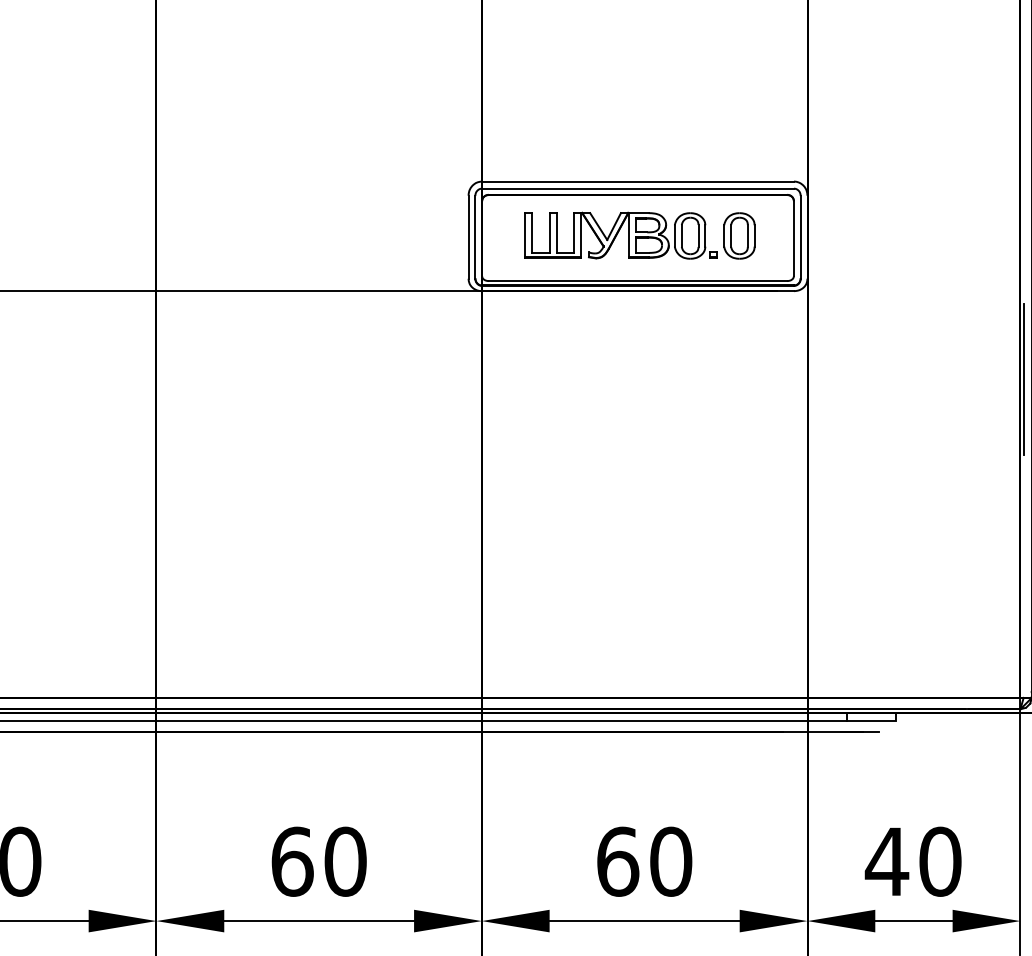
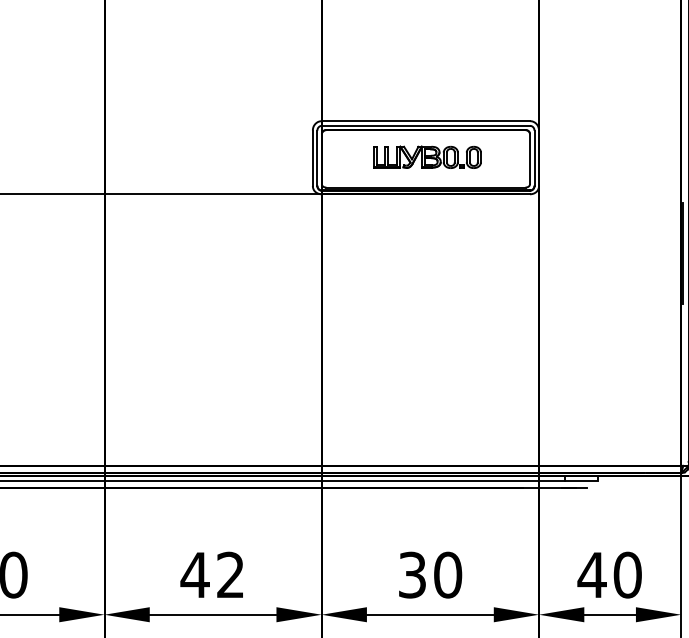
part: (640, 236) -> (427, 157), size x0.7
text: (318, 860) -> (212, 574), 60 -> 42
text: (617, 860) -> (412, 574), 60 -> 30

